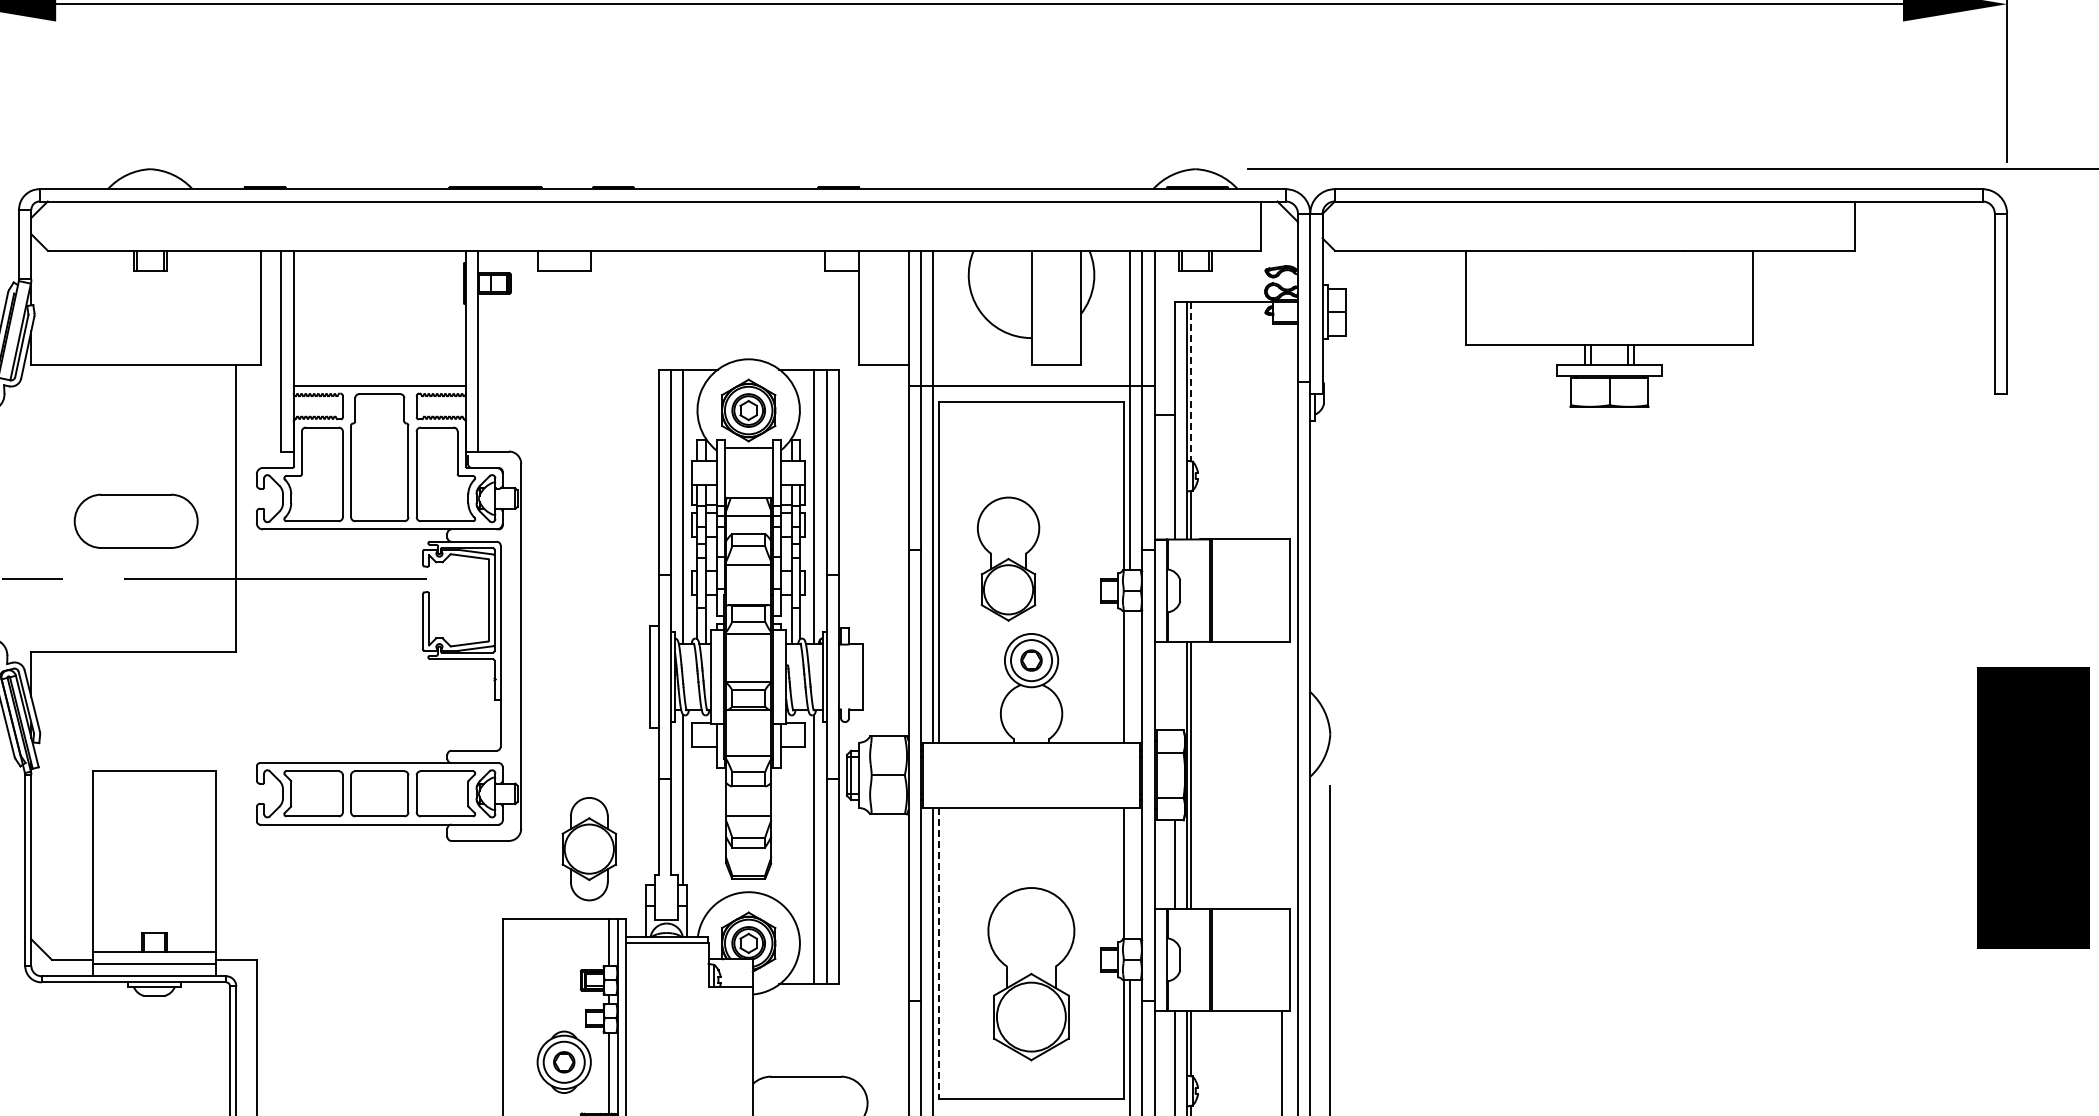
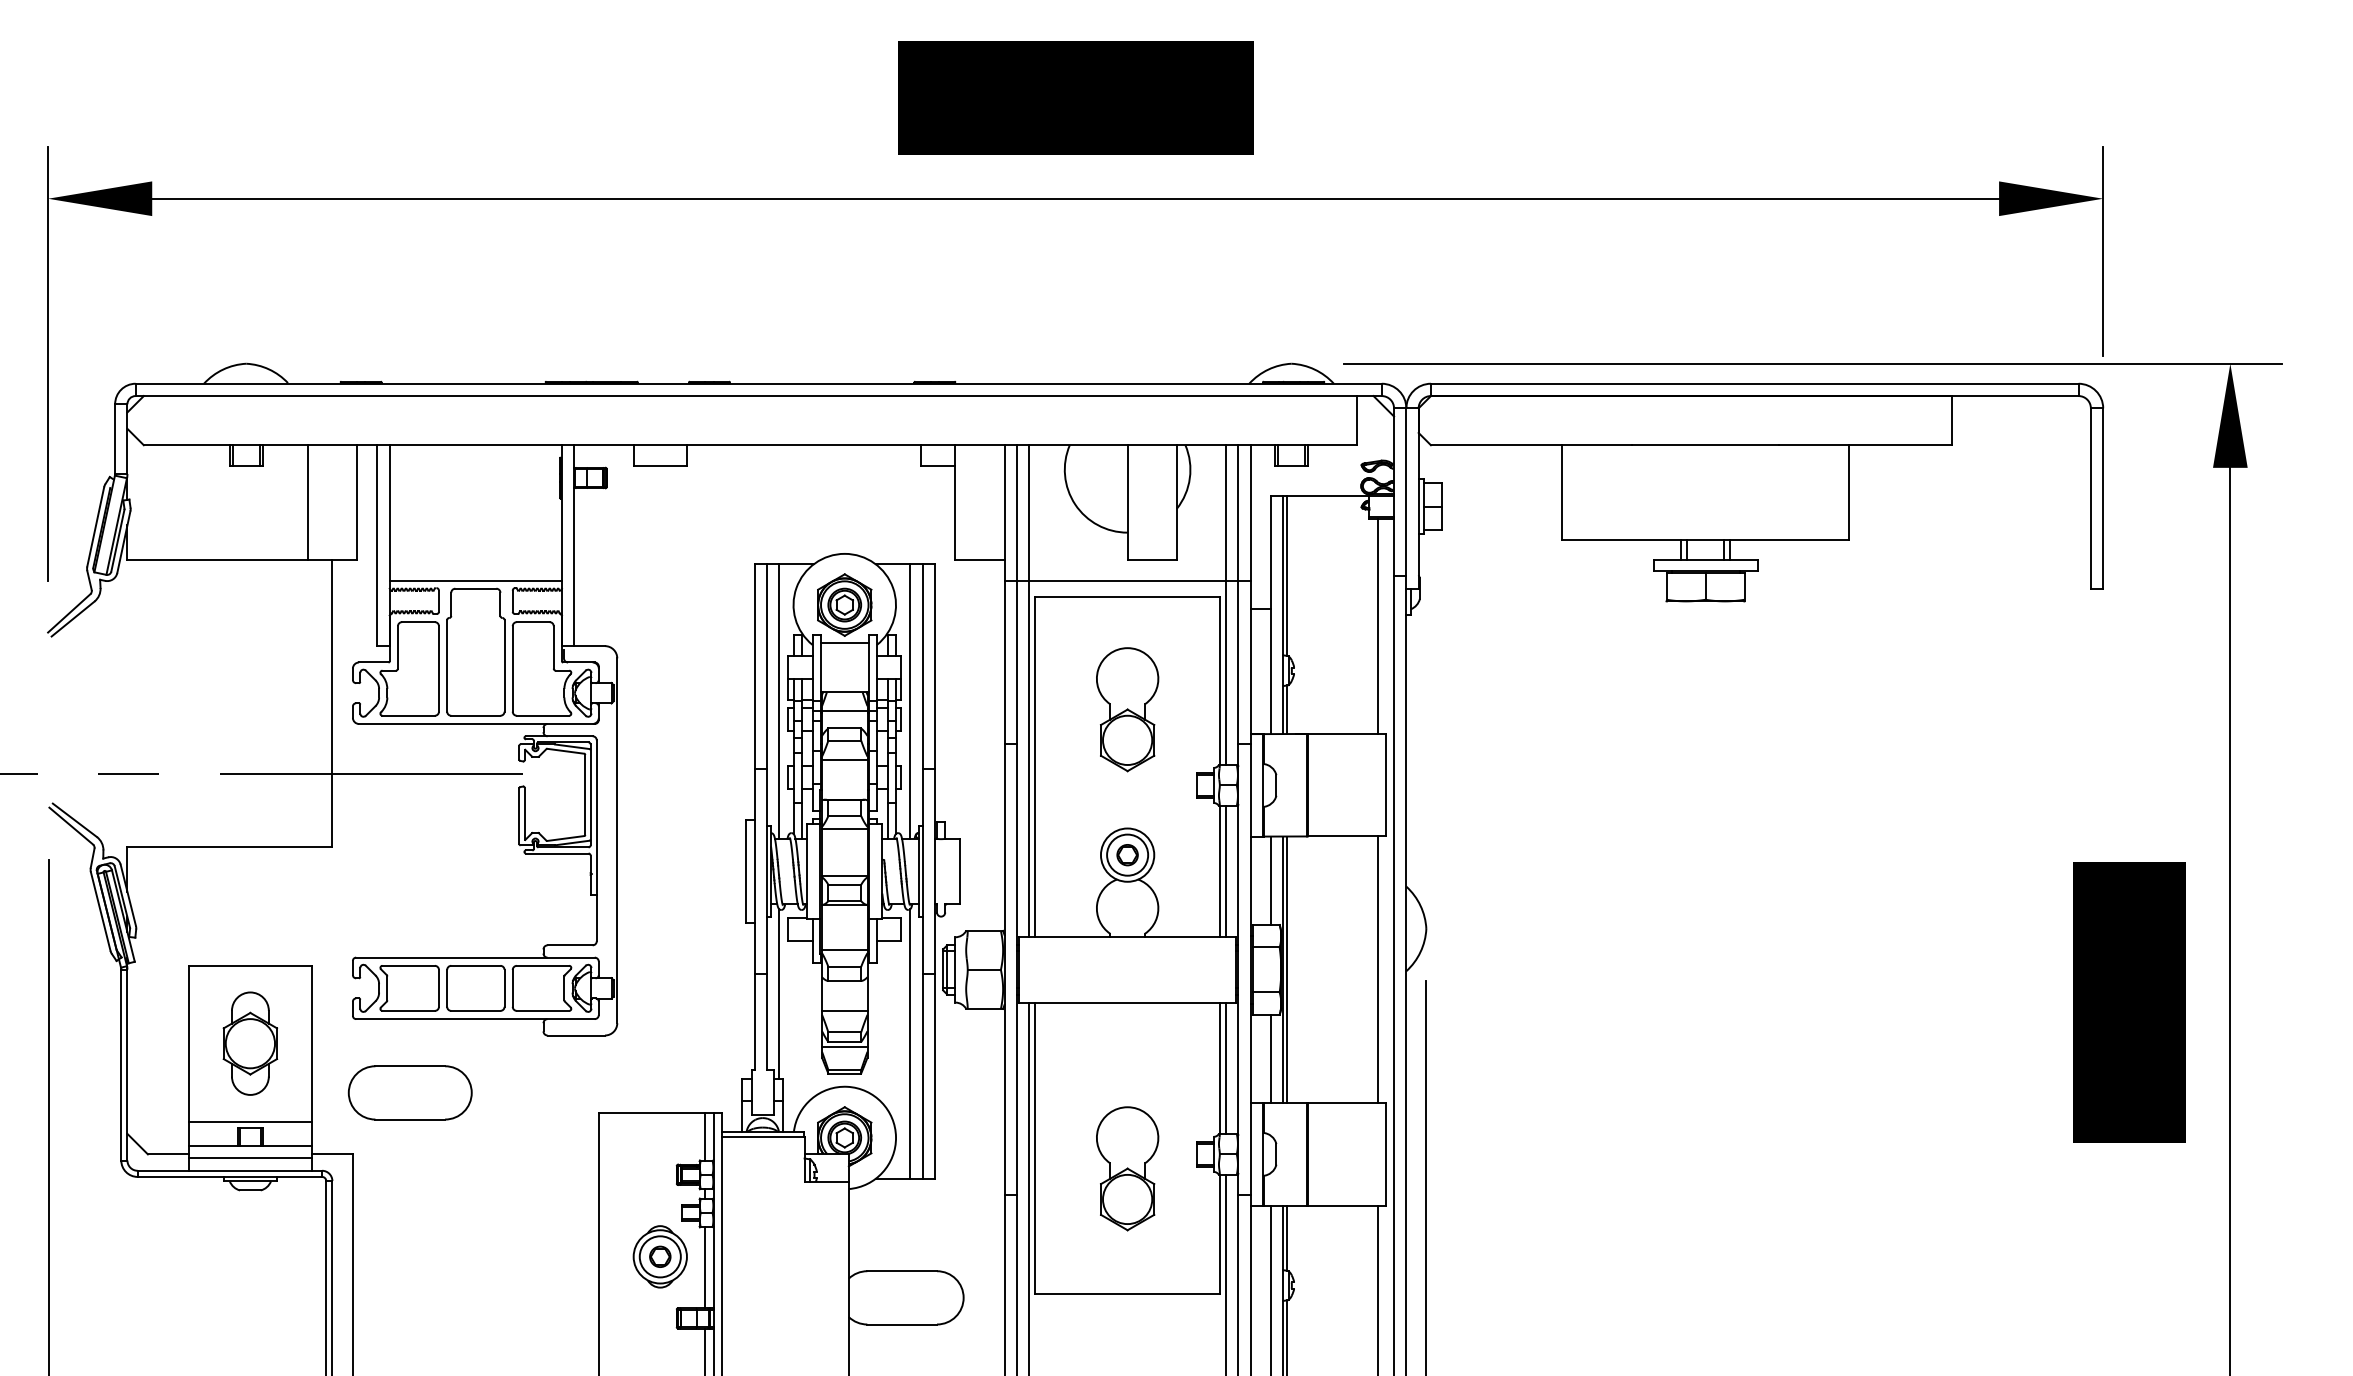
line: (211, 307) -> (307, 502), added
line: (1191, 381) -> (1287, 576), dashed -> solid
line: (1281, 431) -> (1377, 626), added
part: (135, 520) -> (409, 1092), moved
part: (1008, 558) -> (1127, 709), moved
line: (1130, 676) -> (1226, 871), added
line: (1175, 685) -> (1271, 880), added
line: (1281, 774) -> (1377, 969), added
part: (589, 848) -> (250, 1043), moved
line: (748, 852) -> (844, 1047), added
line: (1130, 872) -> (1226, 1067), added
line: (153, 926) -> (249, 1121), added
line: (939, 953) -> (1035, 1148), dashed -> solid
part: (1031, 973) -> (1127, 1168), size x0.71

